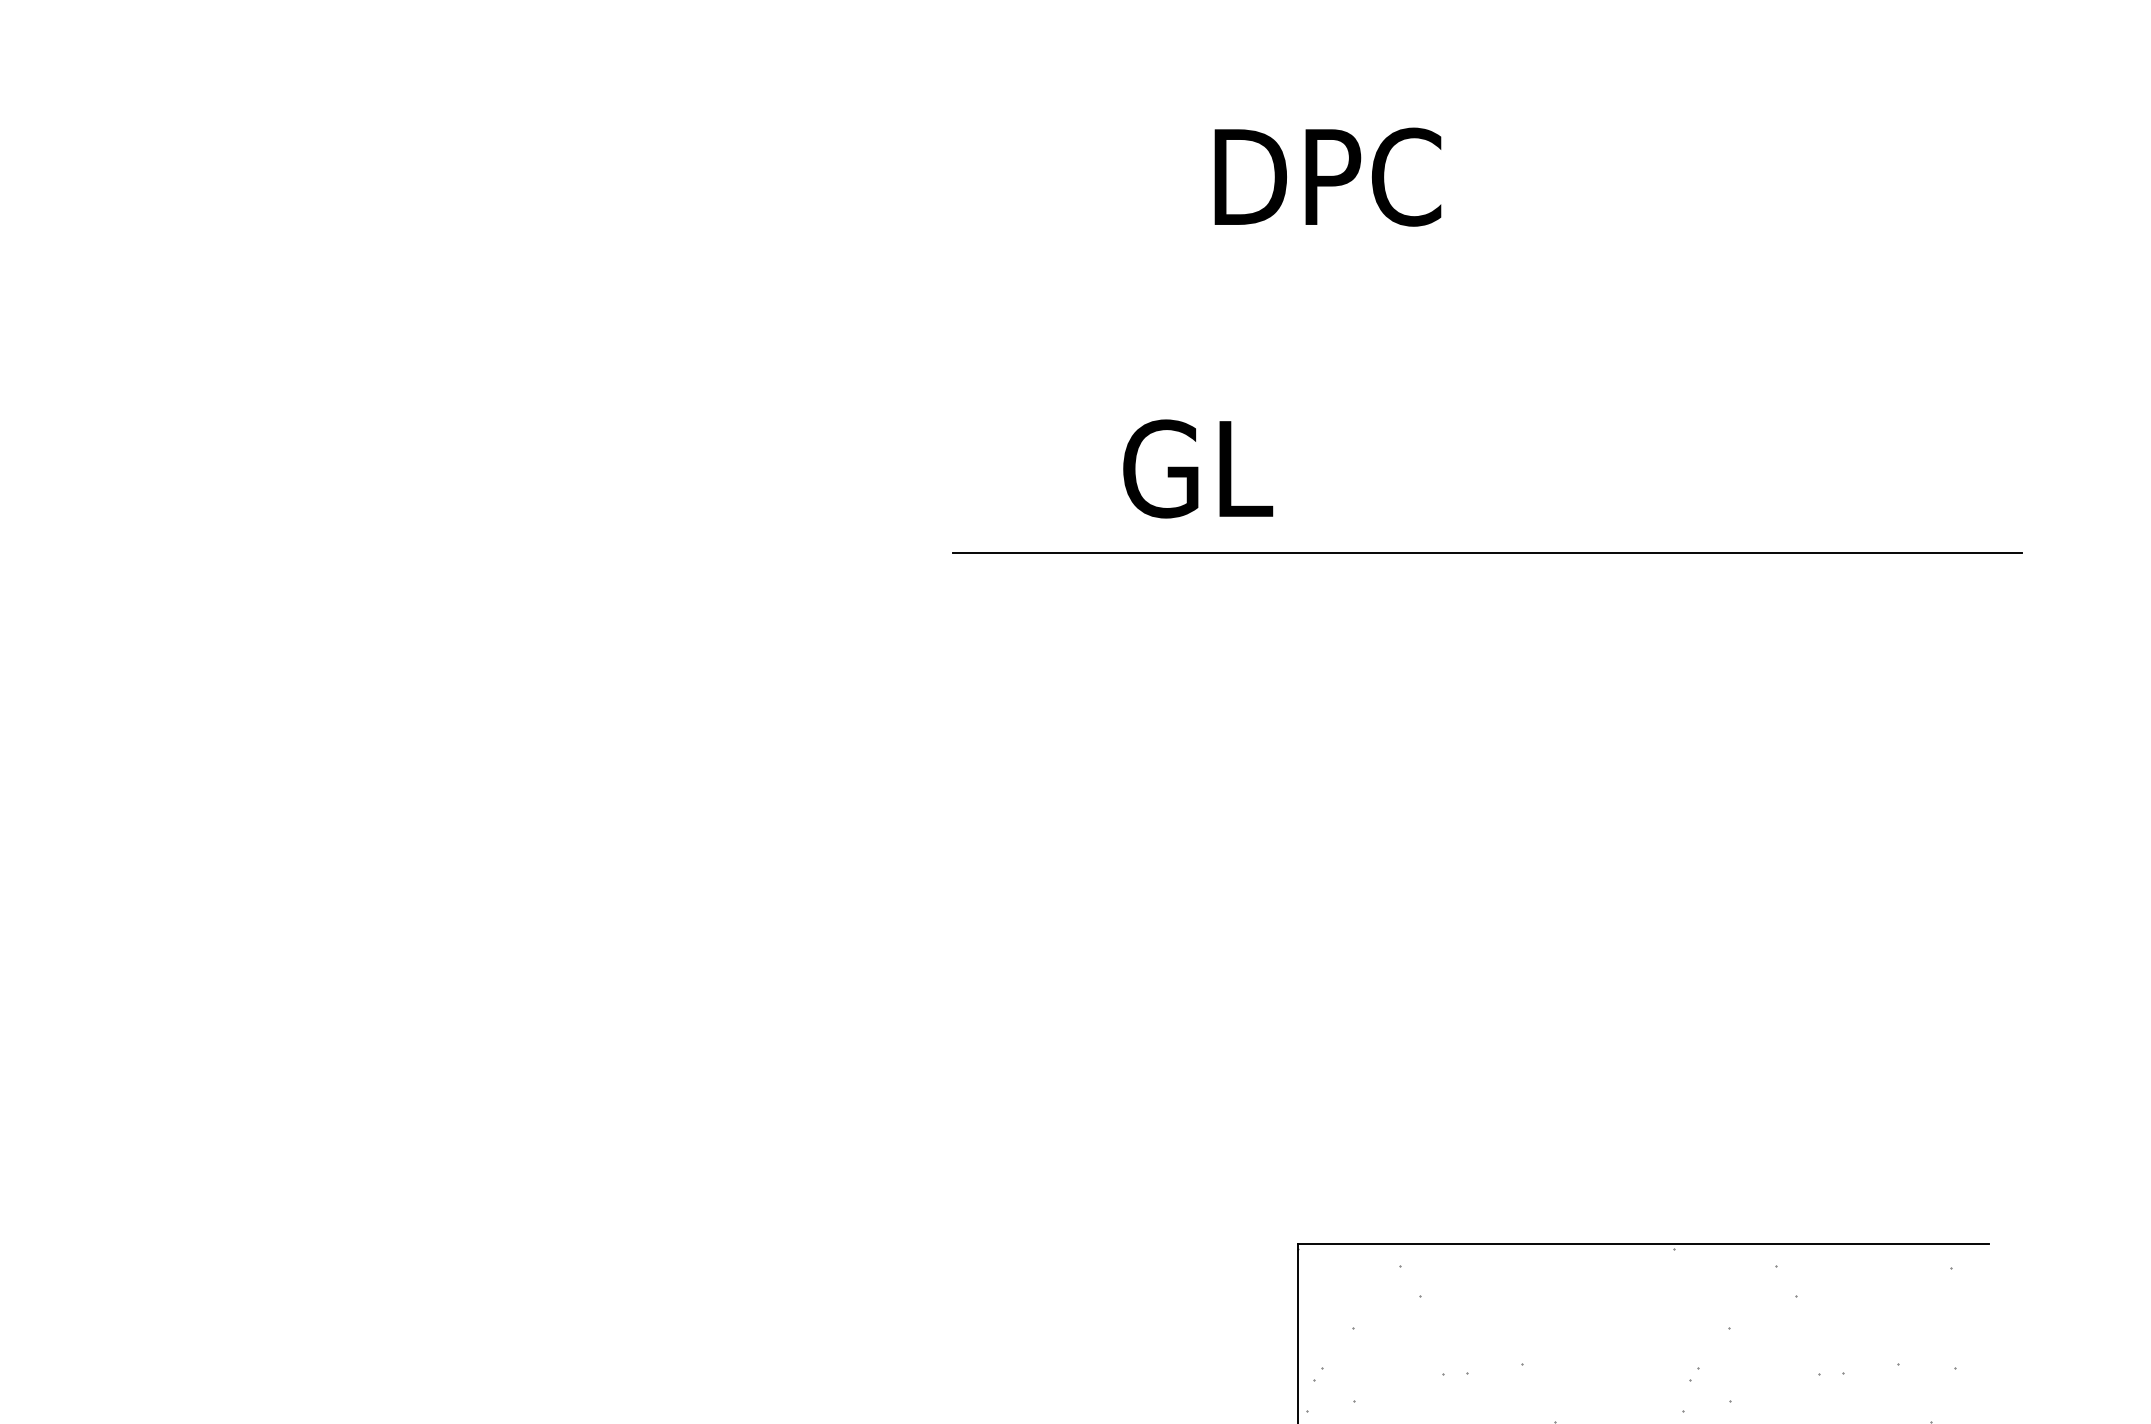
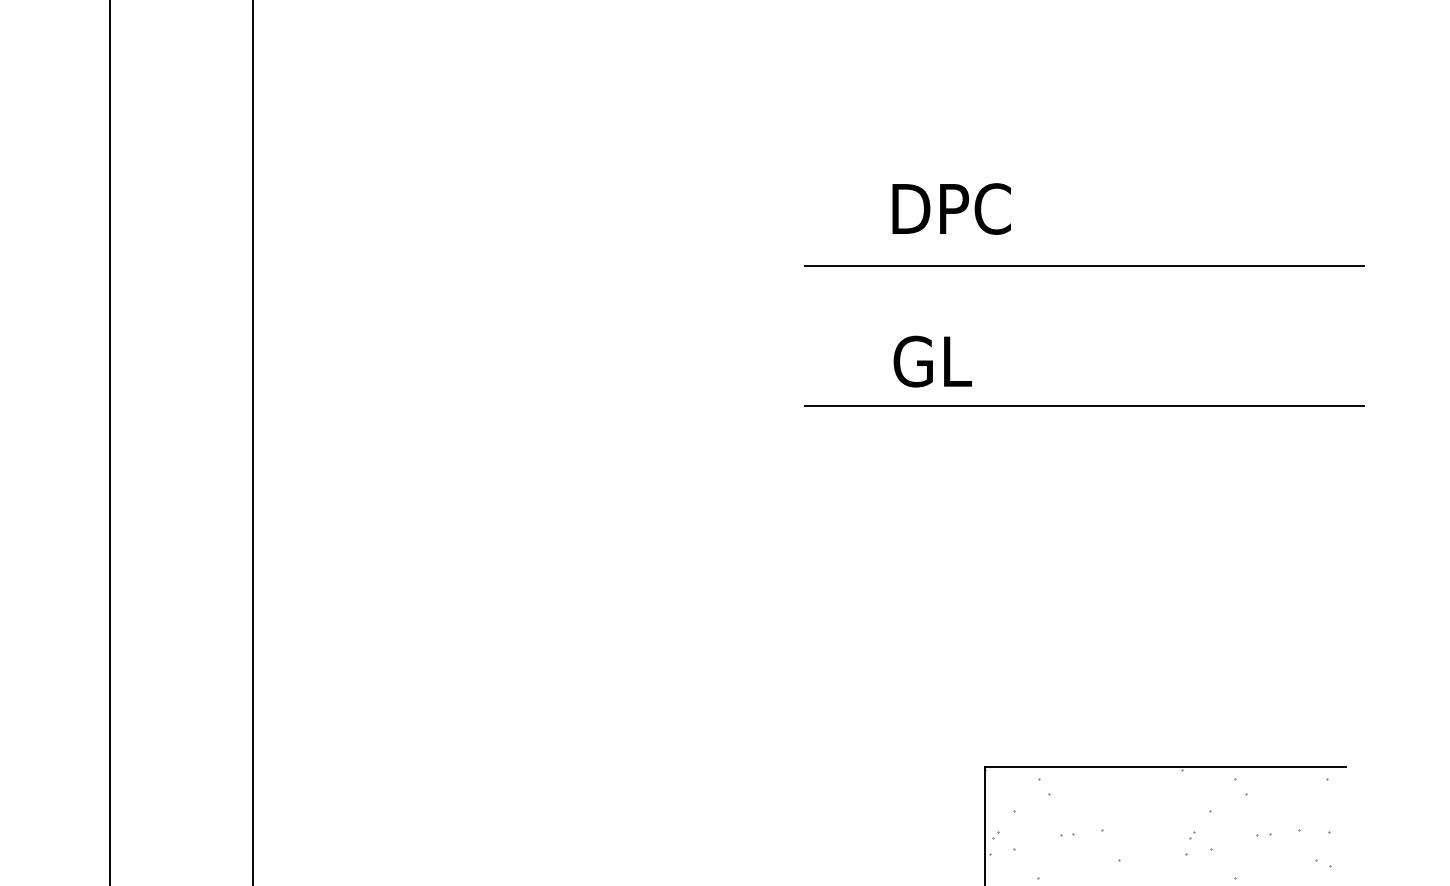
text: (1327, 176) -> (951, 208), moved
line: (1486, 285) -> (1083, 265), added

